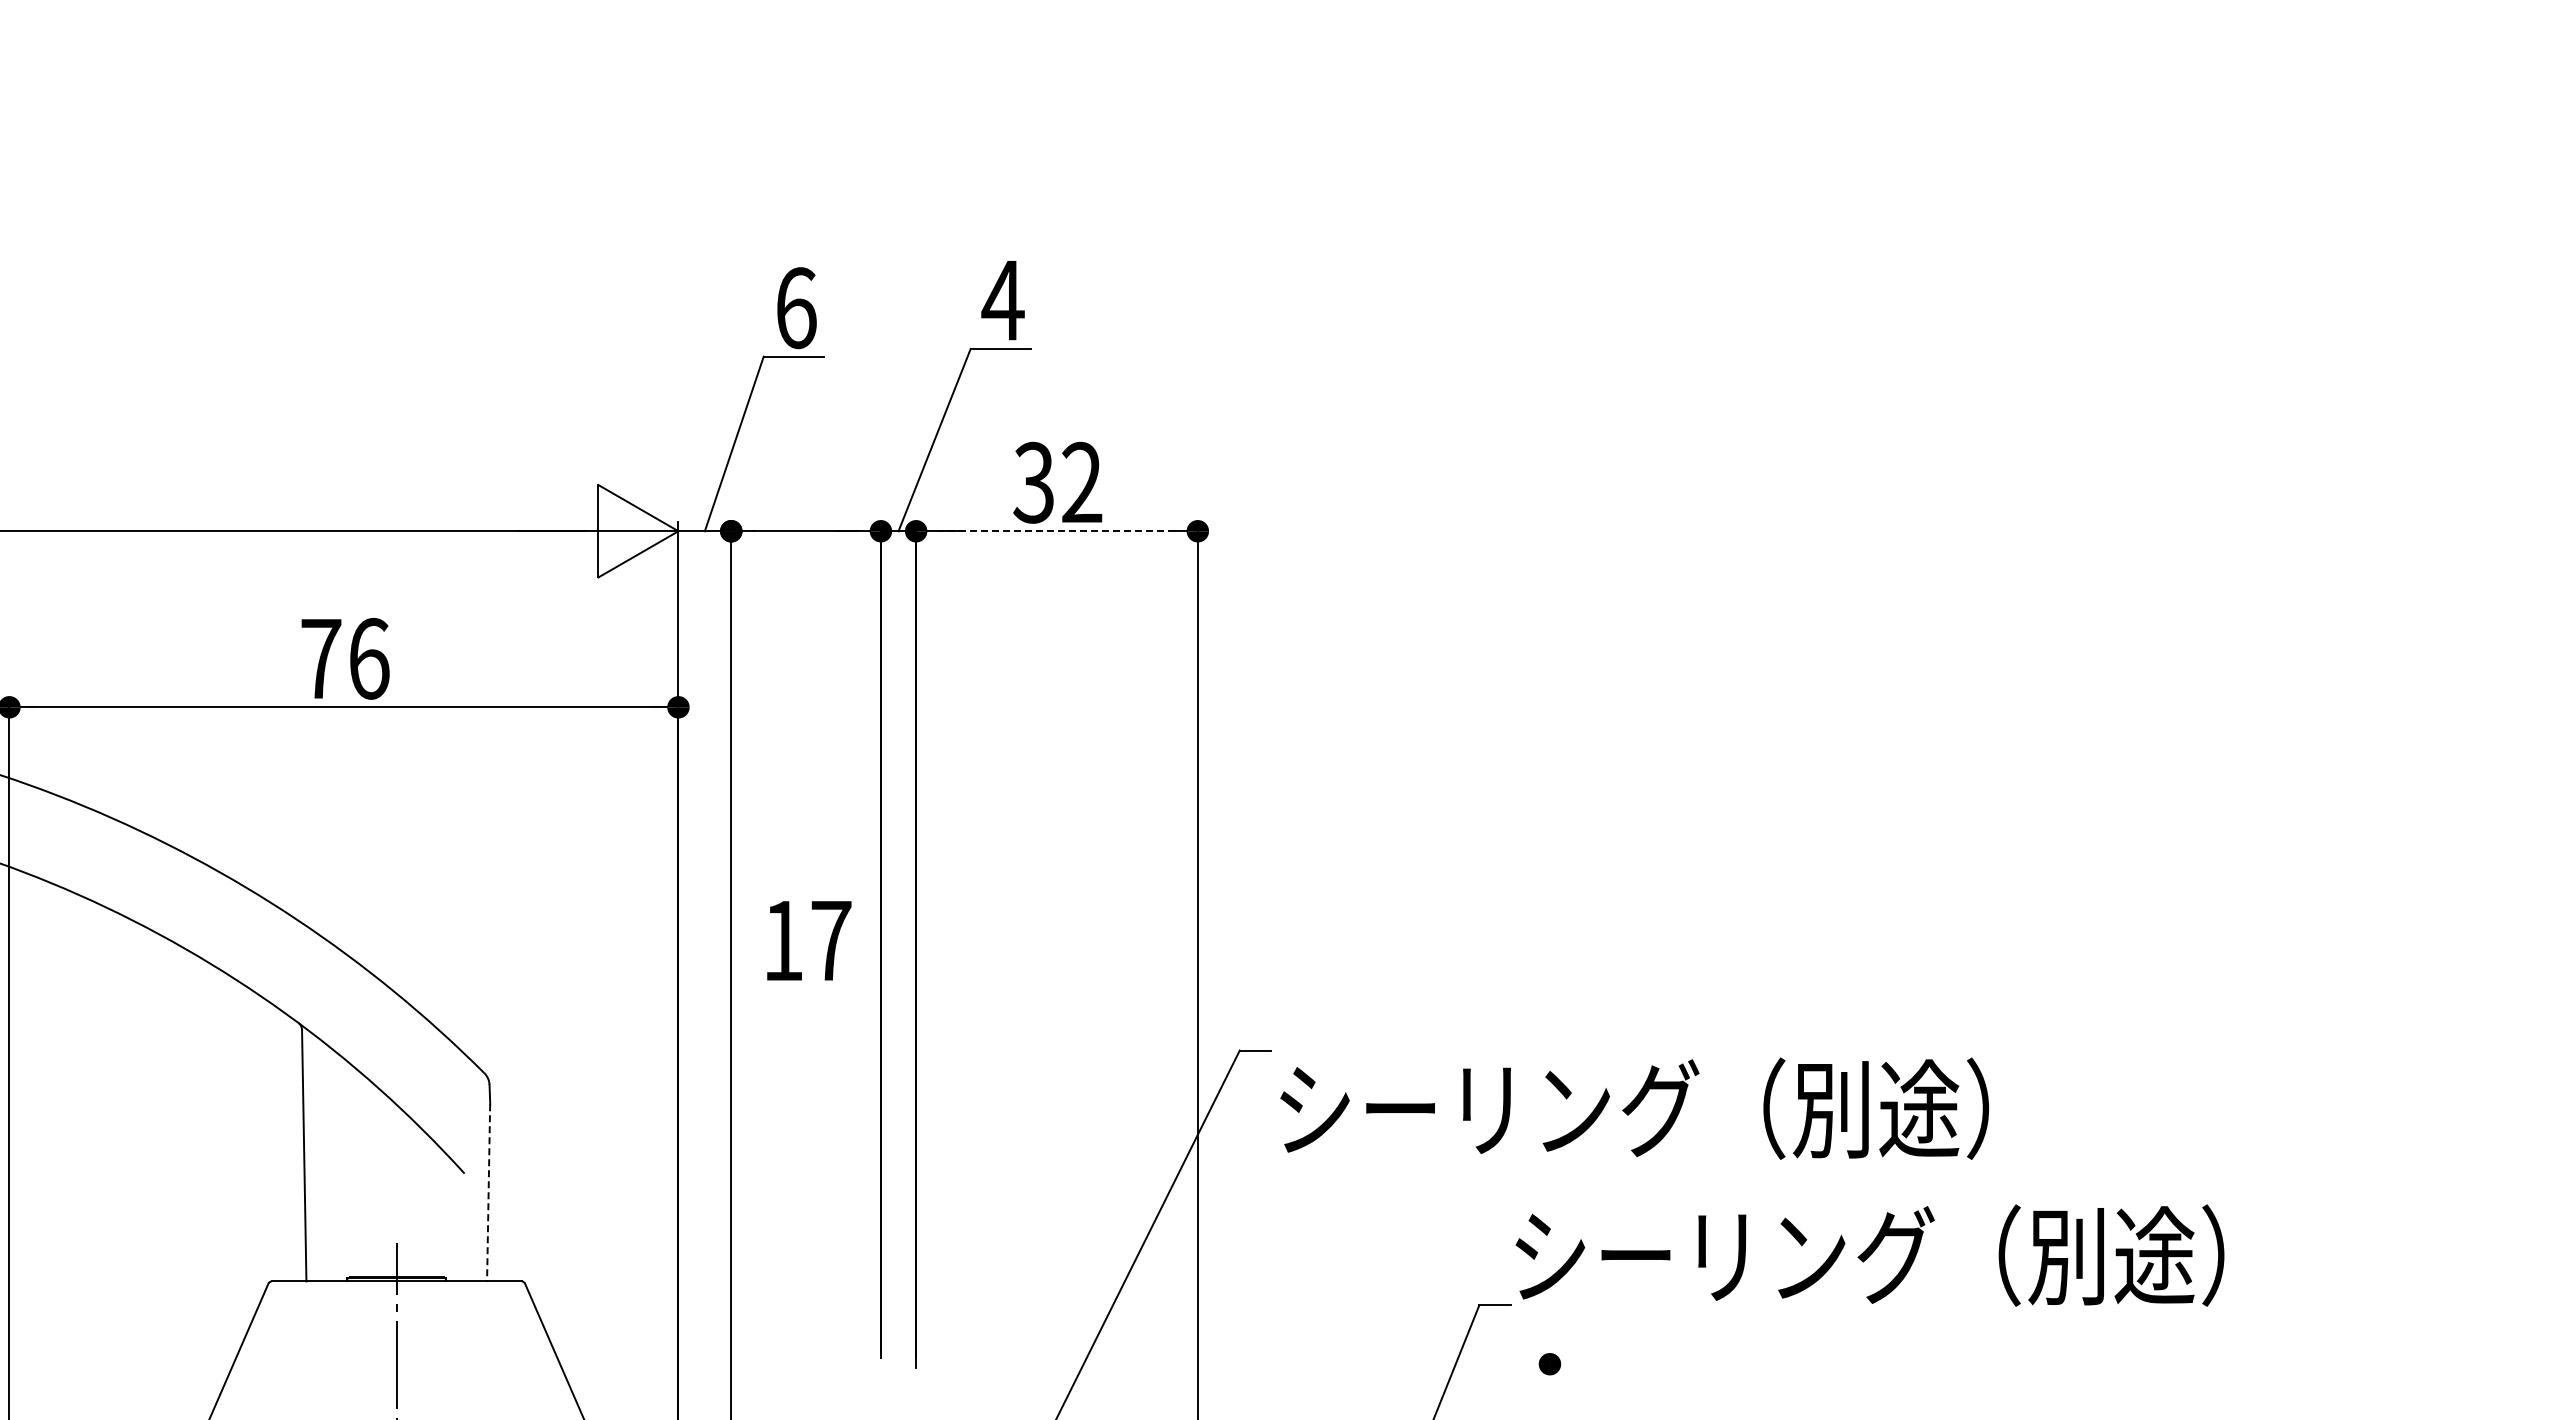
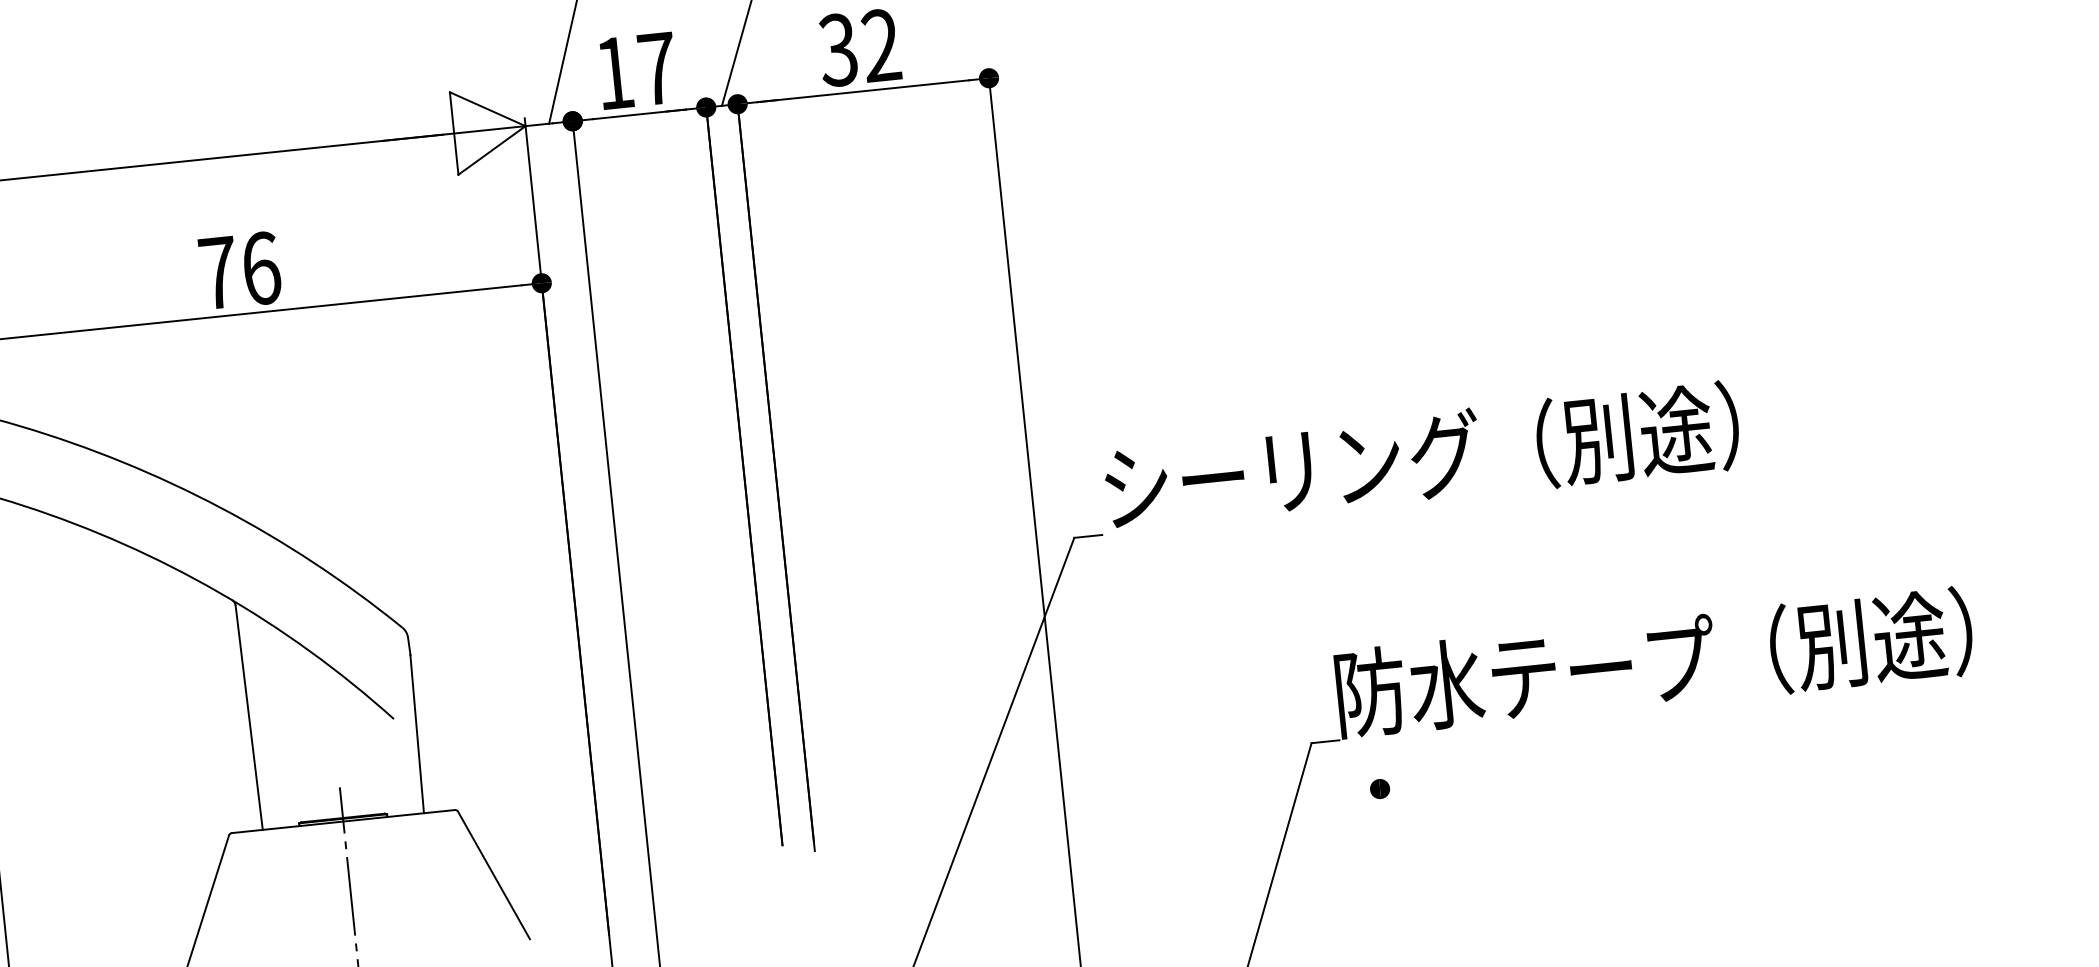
line: (1056, 531) -> (862, 91), dashed -> solid
text: (809, 940) -> (638, 70), moved
text: (1634, 1108) -> (1421, 456), moved
line: (488, 1192) -> (417, 733), dashed -> solid
text: (1725, 1255) -> (1526, 675), シーリング（別途） -> 防水テープ（別途）

